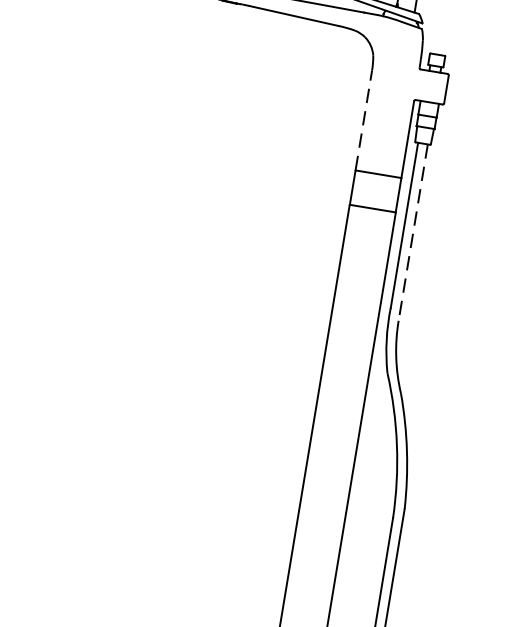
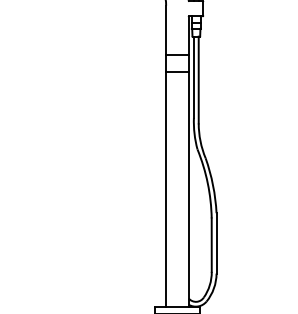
line: (364, 119) -> (166, 29), dashed -> solid
line: (412, 233) -> (198, 80), dashed -> solid

